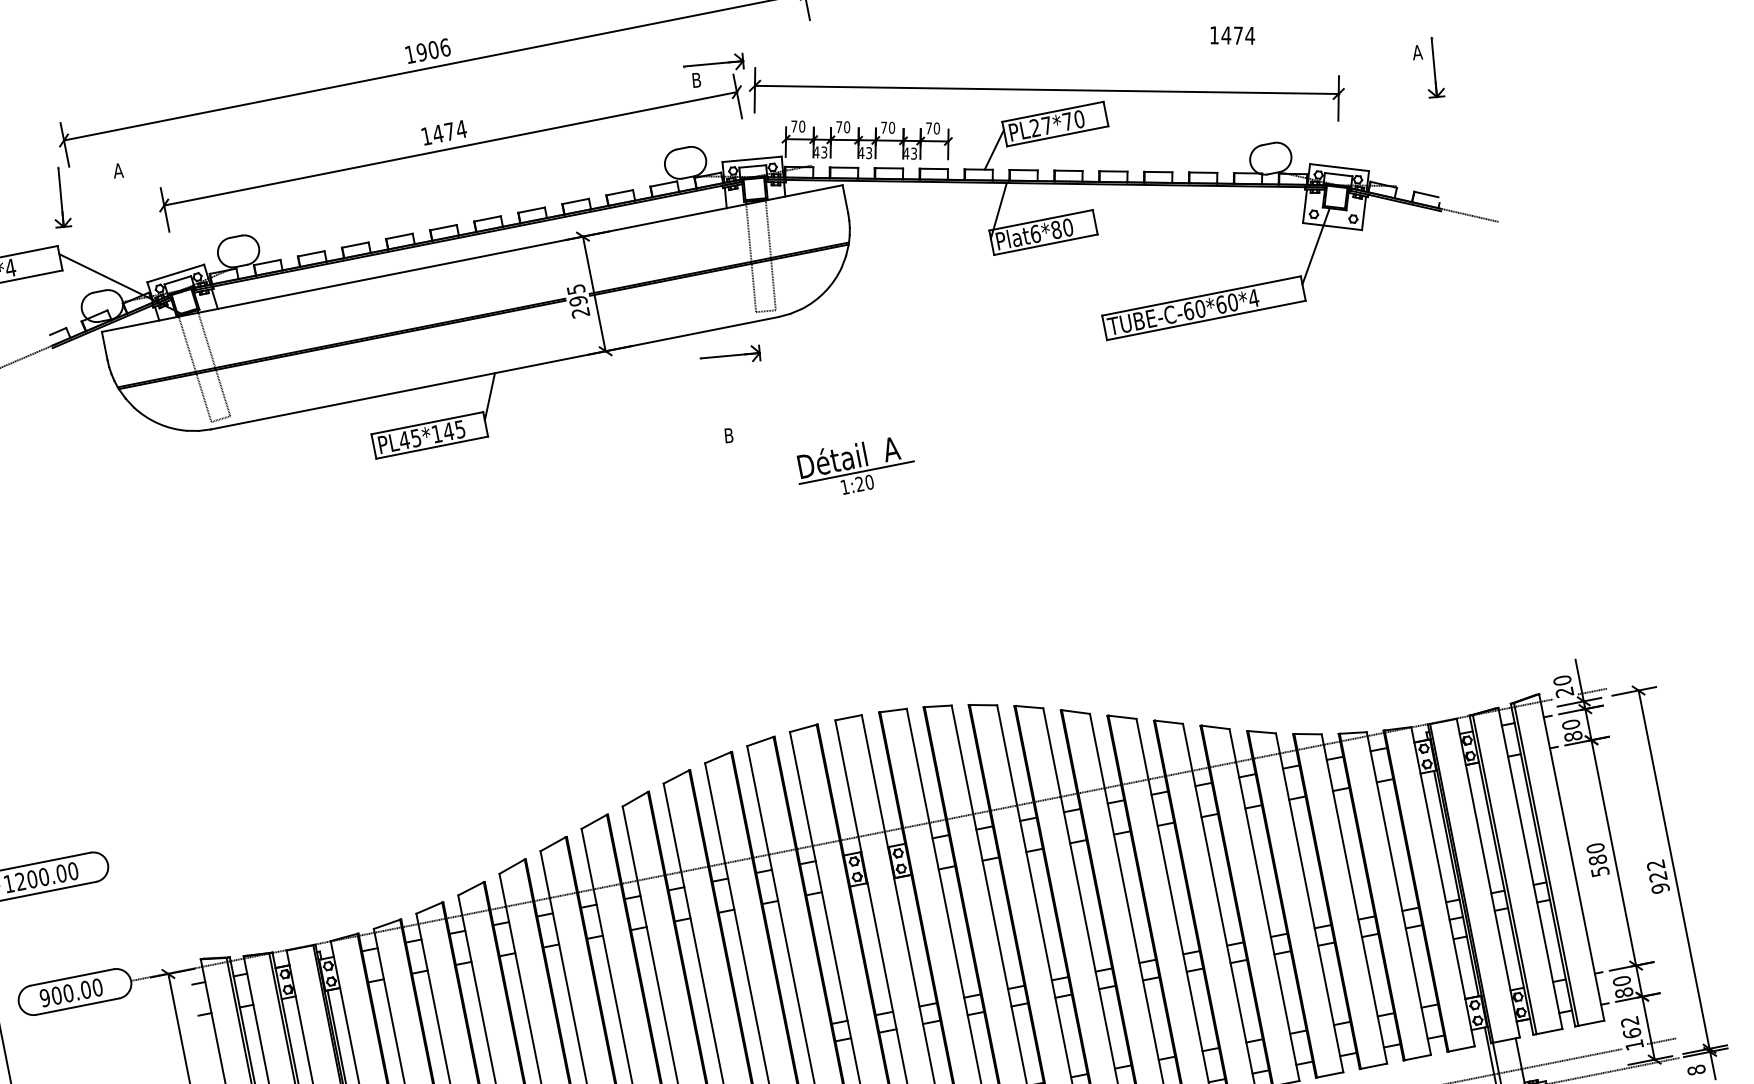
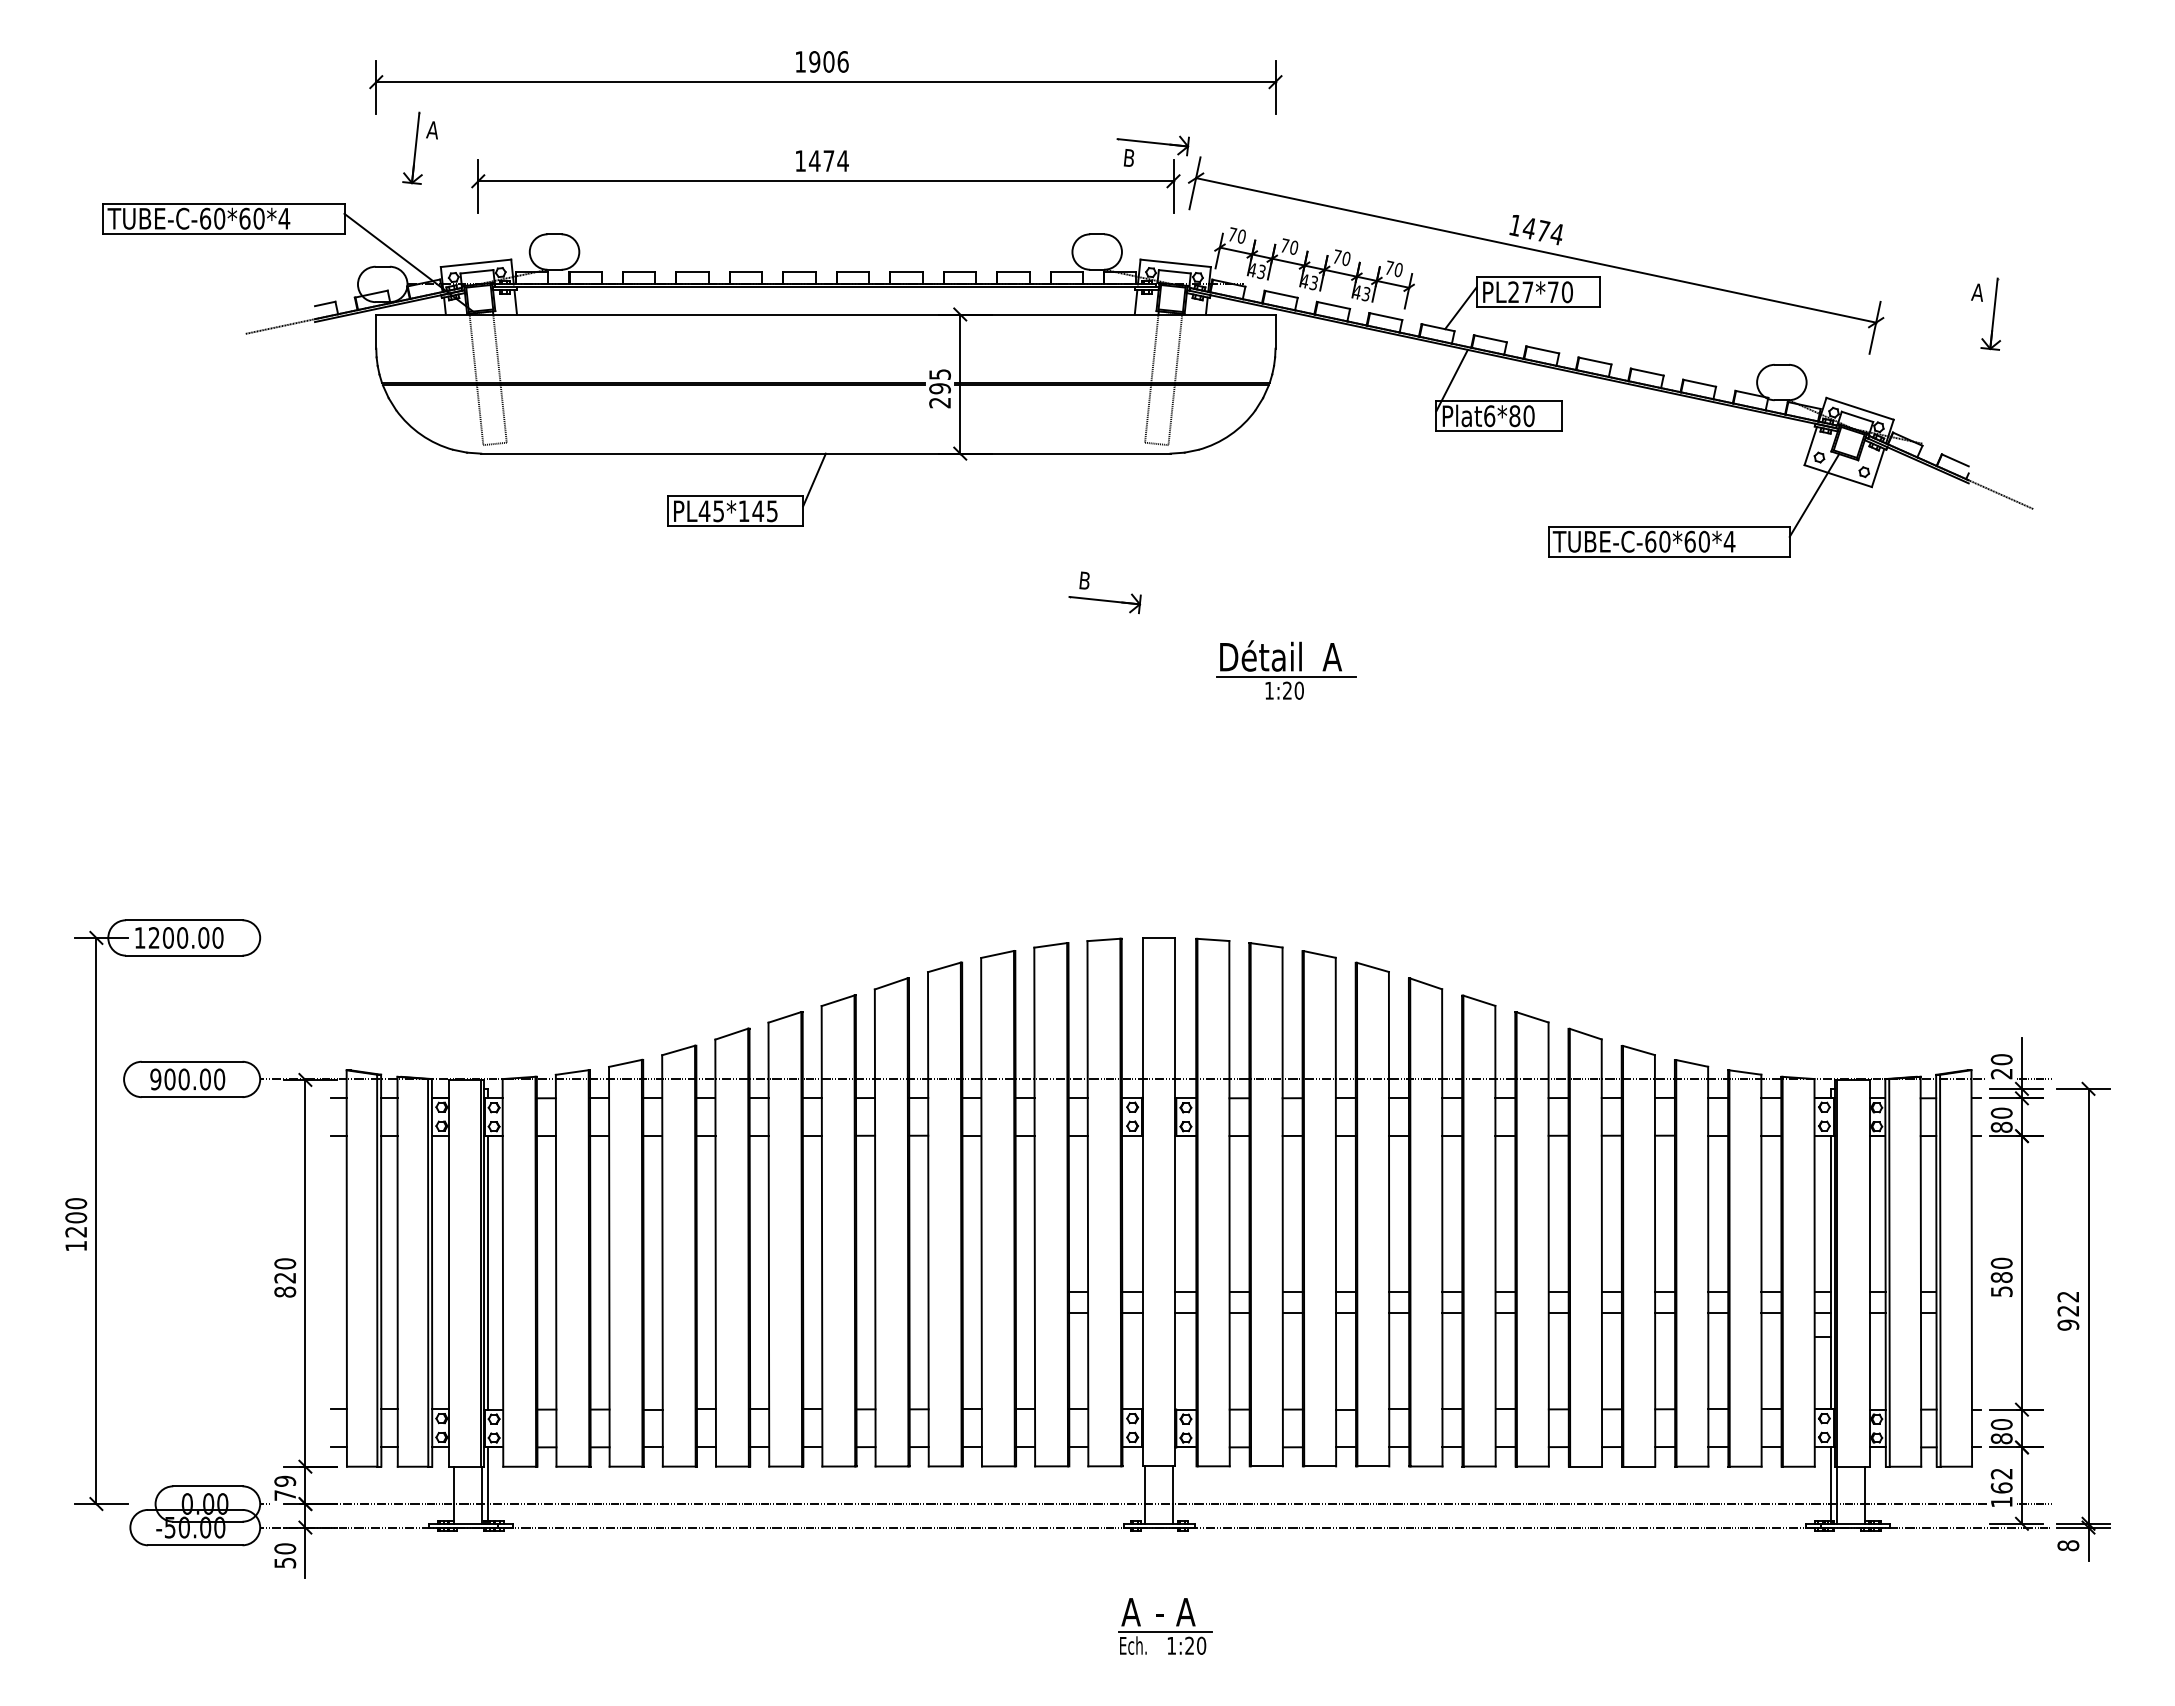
text: (1231, 36) -> (1535, 230), moved
part: (58, 197) -> (412, 147), moved
part: (730, 358) -> (1104, 603), moved
part: (855, 466) -> (1286, 669), moved

